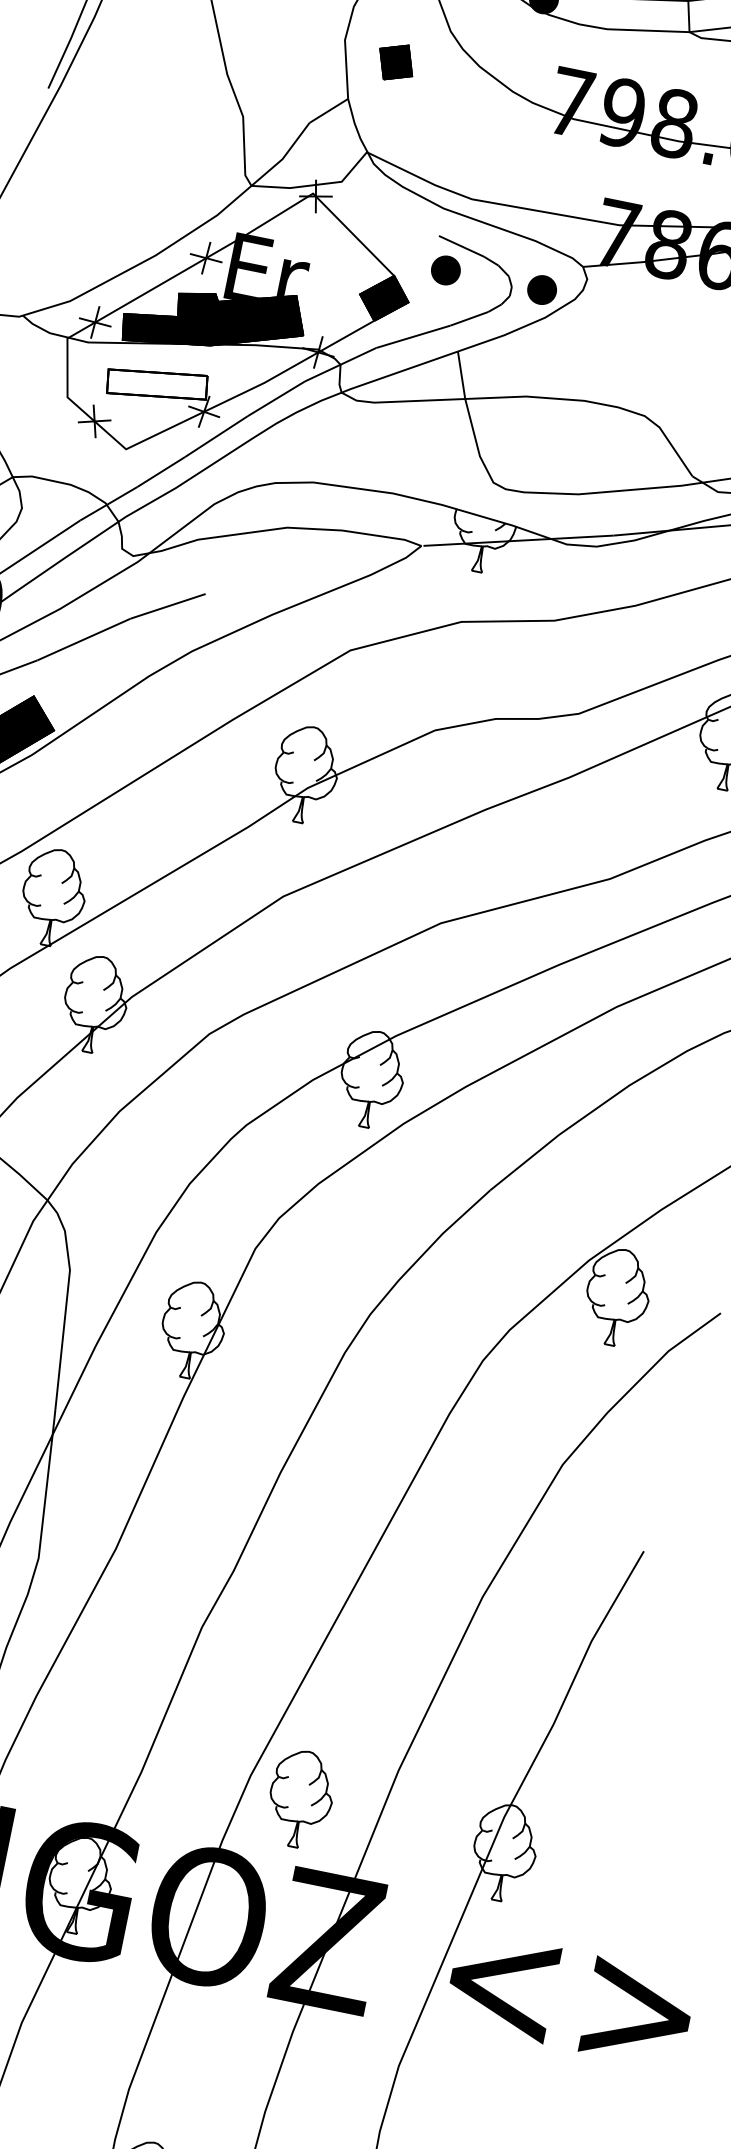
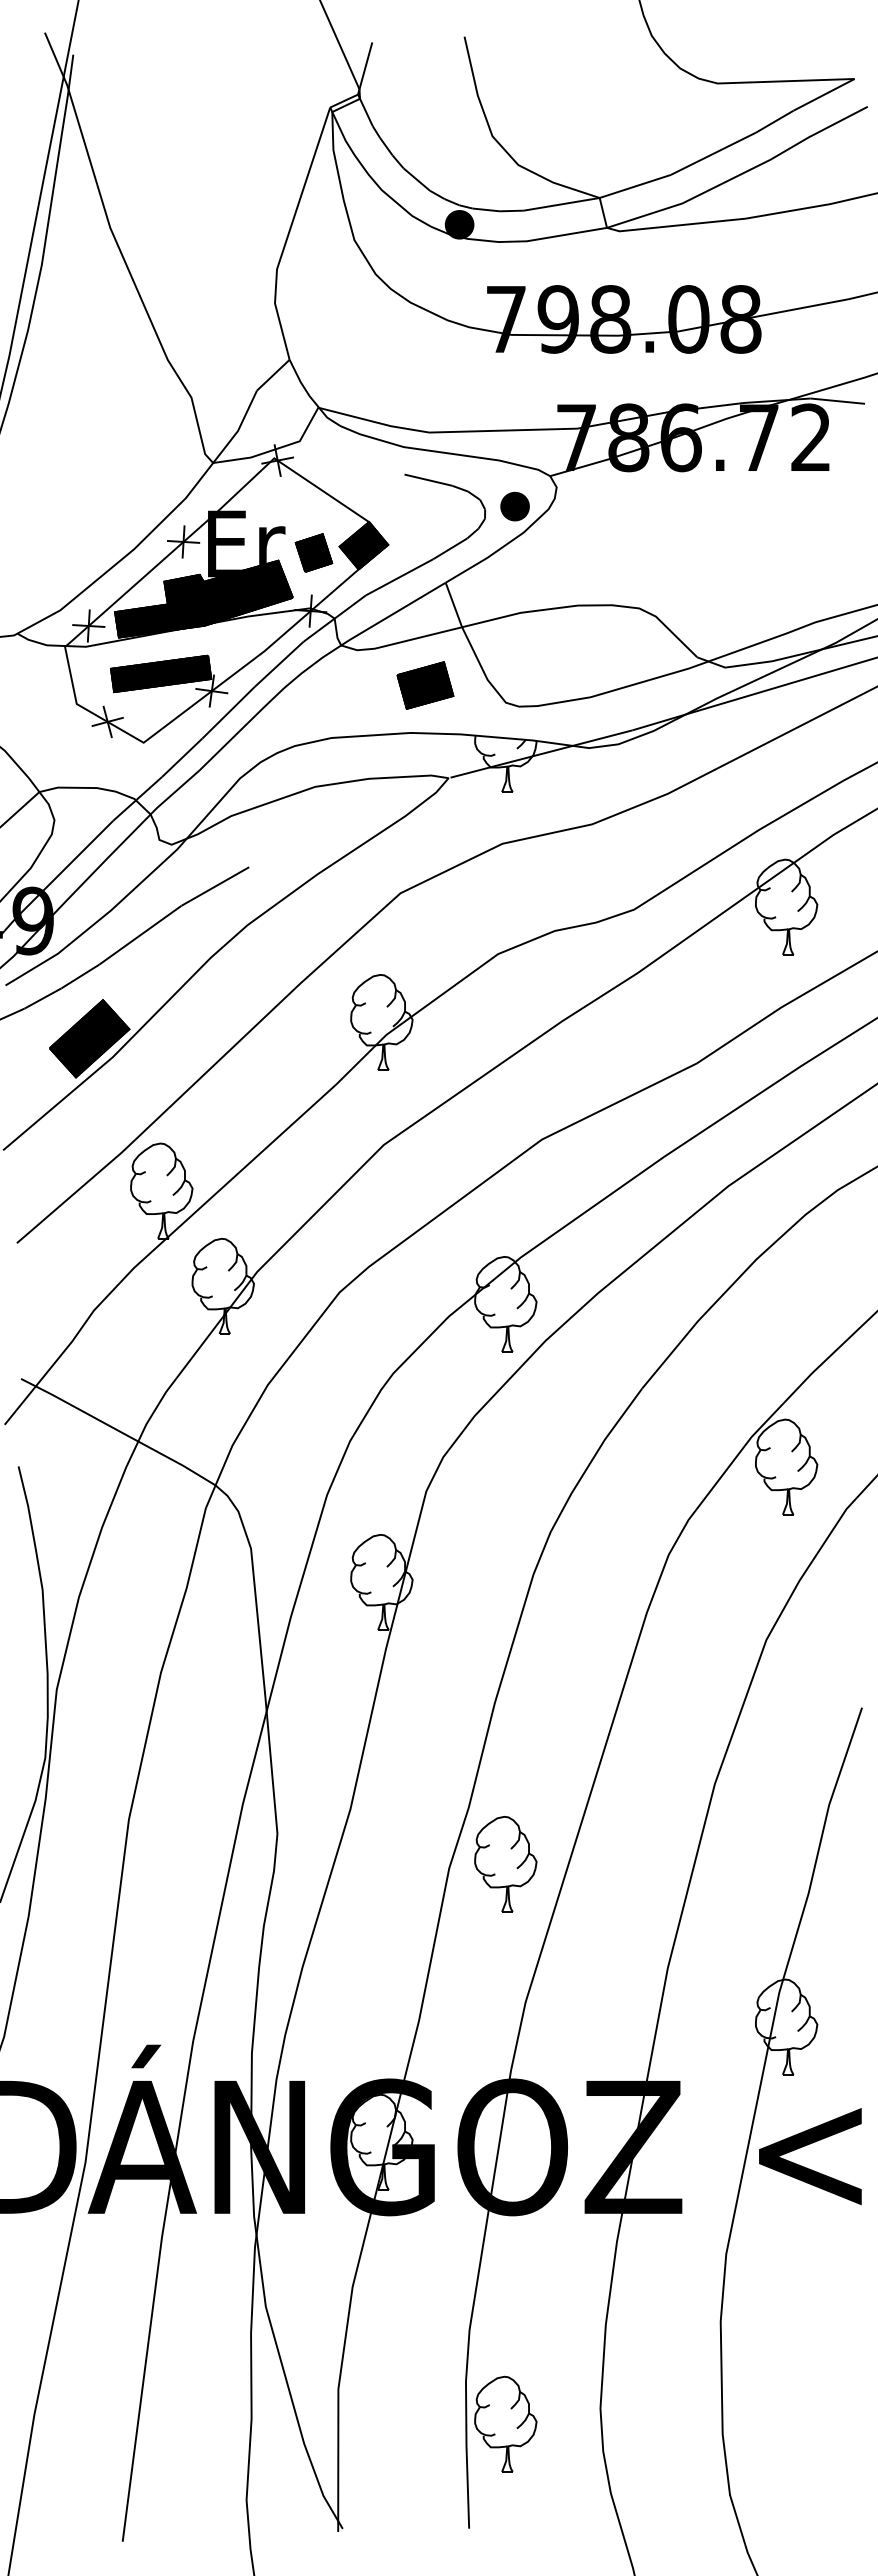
part: (395, 61) -> (313, 552), moved
part: (445, 270) -> (417, 506), removed
fill: (157, 384) -> (161, 673), added
part: (417, 449) -> (425, 685), added
part: (300, 1799) -> (505, 1864), moved

